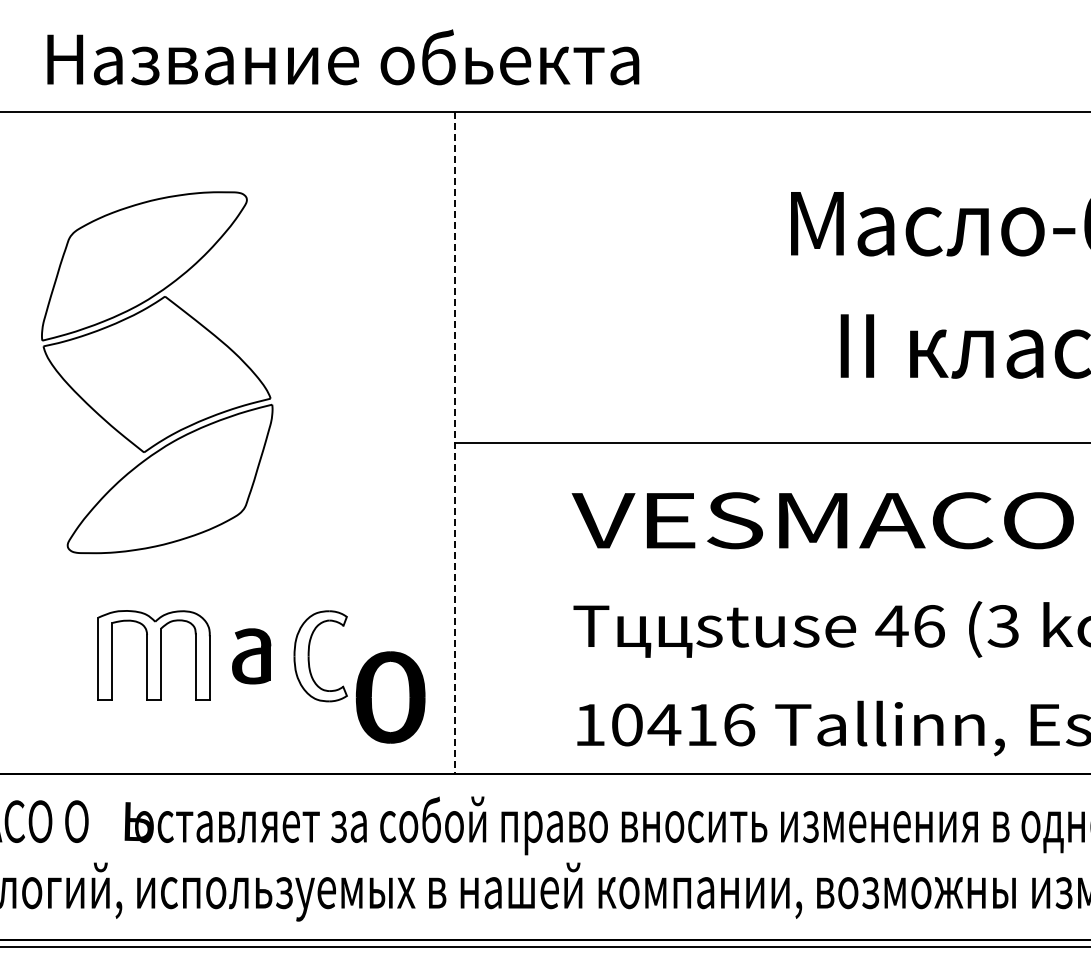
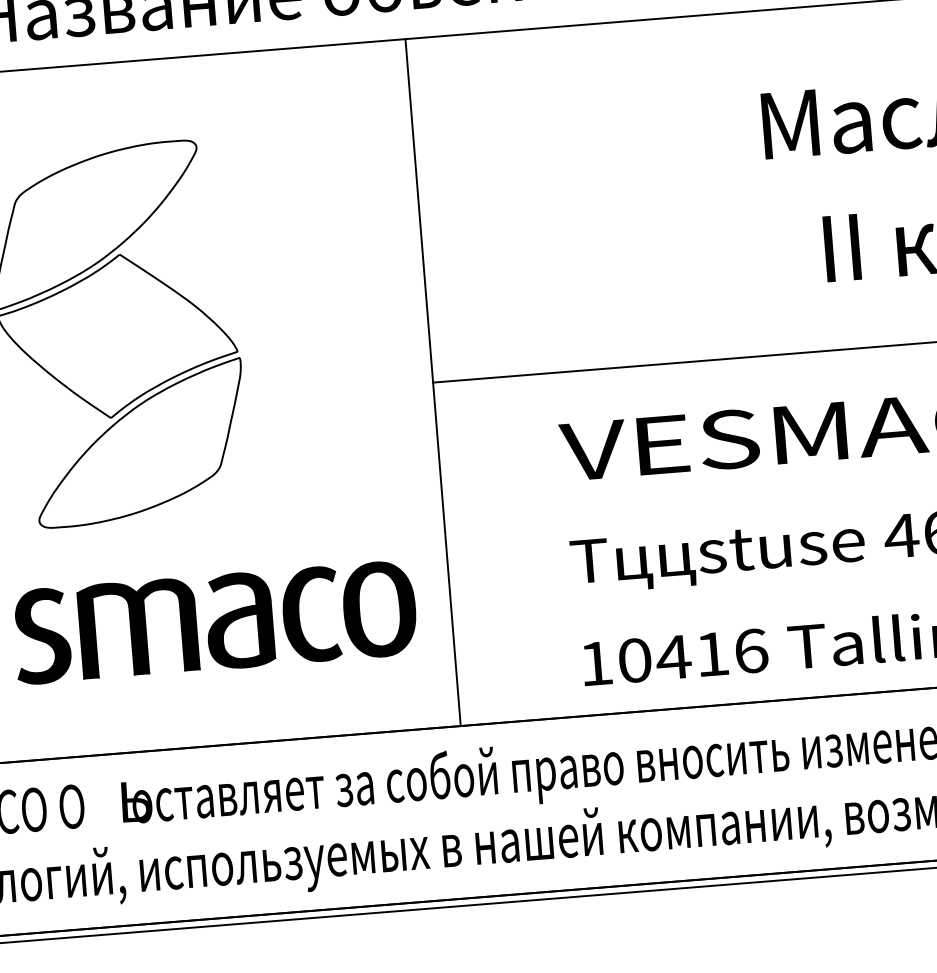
line: (455, 443) -> (433, 382), dashed -> solid
fill: (153, 654) -> (137, 626), added
part: (61, 656) -> (42, 636), added
part: (251, 656) -> (239, 620), size x1.67
fill: (320, 656) -> (311, 615), added
part: (390, 697) -> (379, 609), moved

